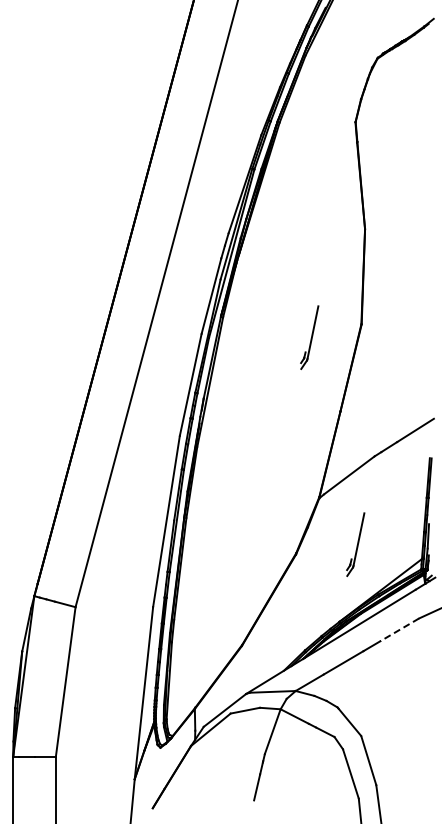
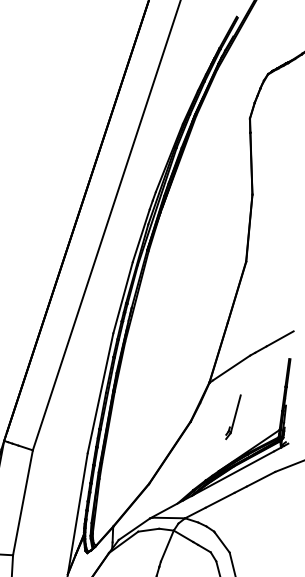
part: (309, 337) -> (208, 268), removed
line: (399, 629) -> (260, 478), dashed -> solid

